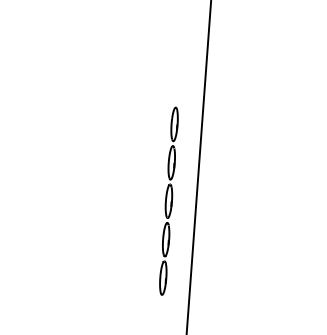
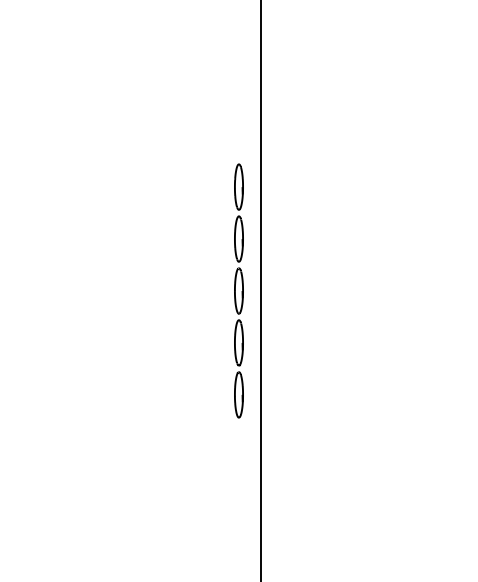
part: (168, 200) -> (238, 290), moved

